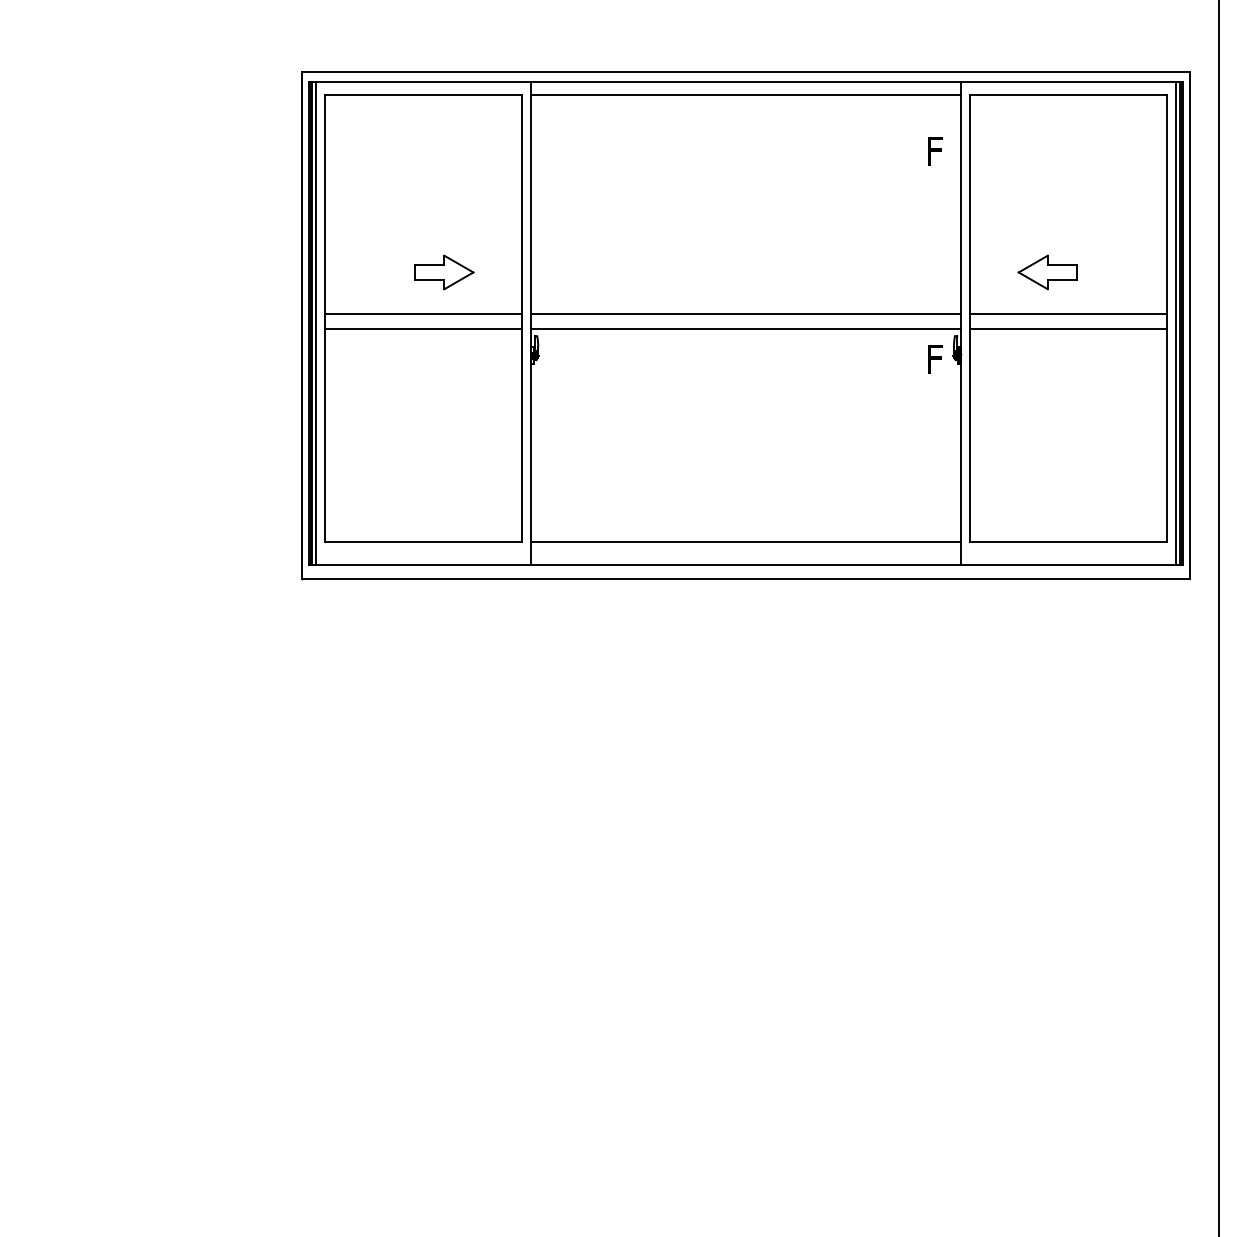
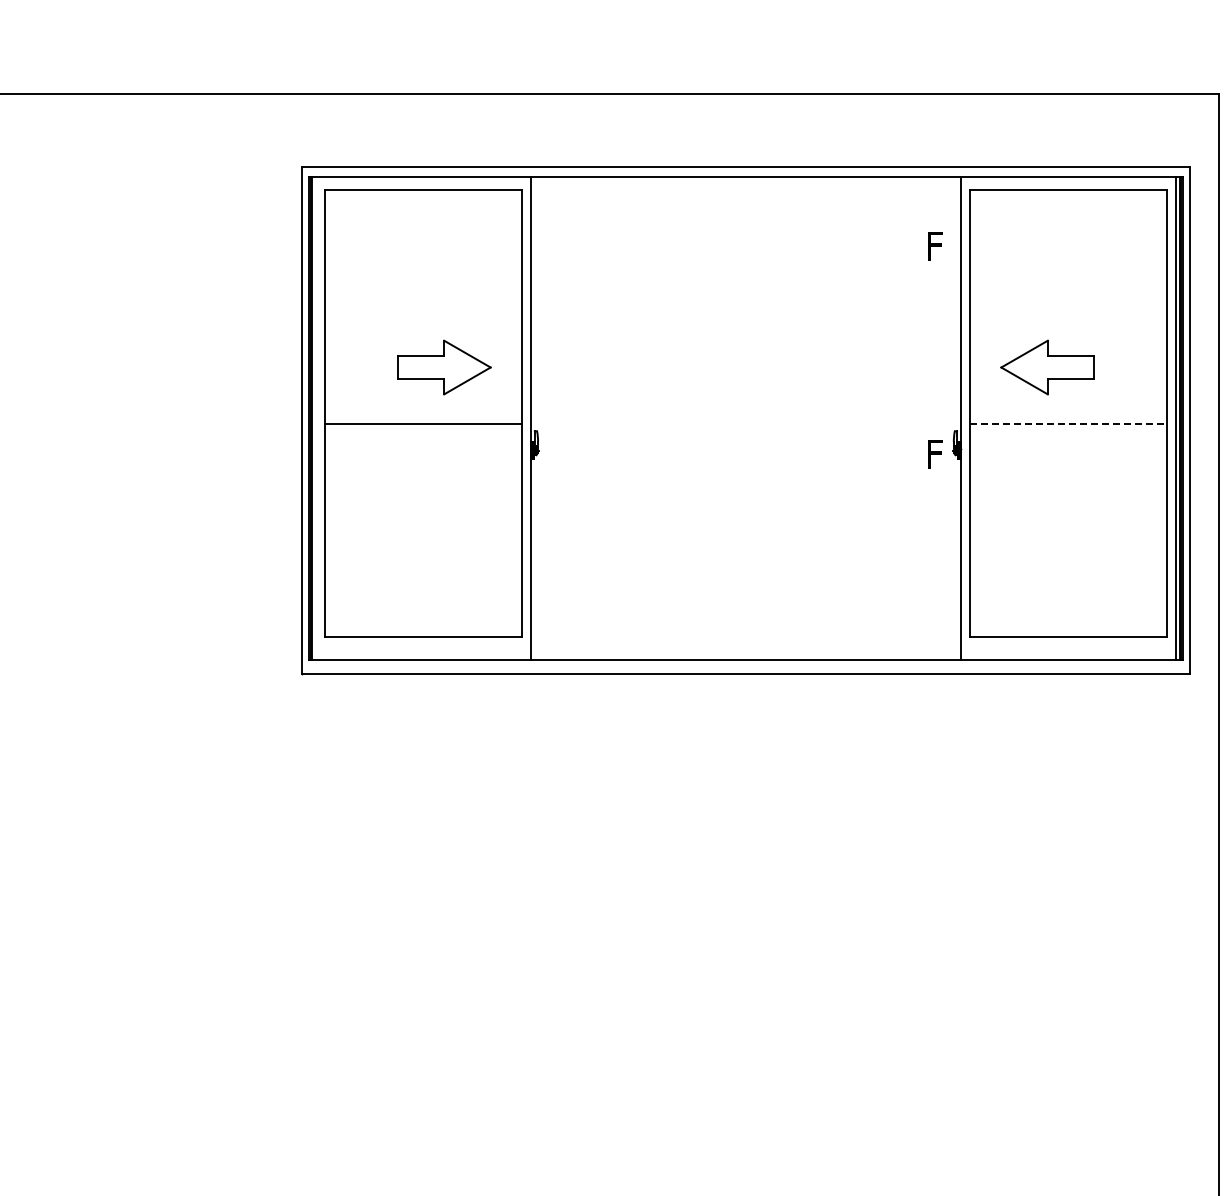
line: (745, 95) -> (745, 190), removed
part: (444, 272) -> (444, 367), size x1.6
part: (1047, 272) -> (1047, 367), size x1.6
line: (423, 314) -> (423, 409), removed
line: (745, 314) -> (745, 409), removed
line: (1068, 314) -> (1068, 409), removed
line: (315, 323) -> (315, 418), removed
line: (745, 328) -> (745, 423), removed
line: (1069, 328) -> (1069, 423), solid -> dashed
line: (745, 542) -> (745, 637), removed

